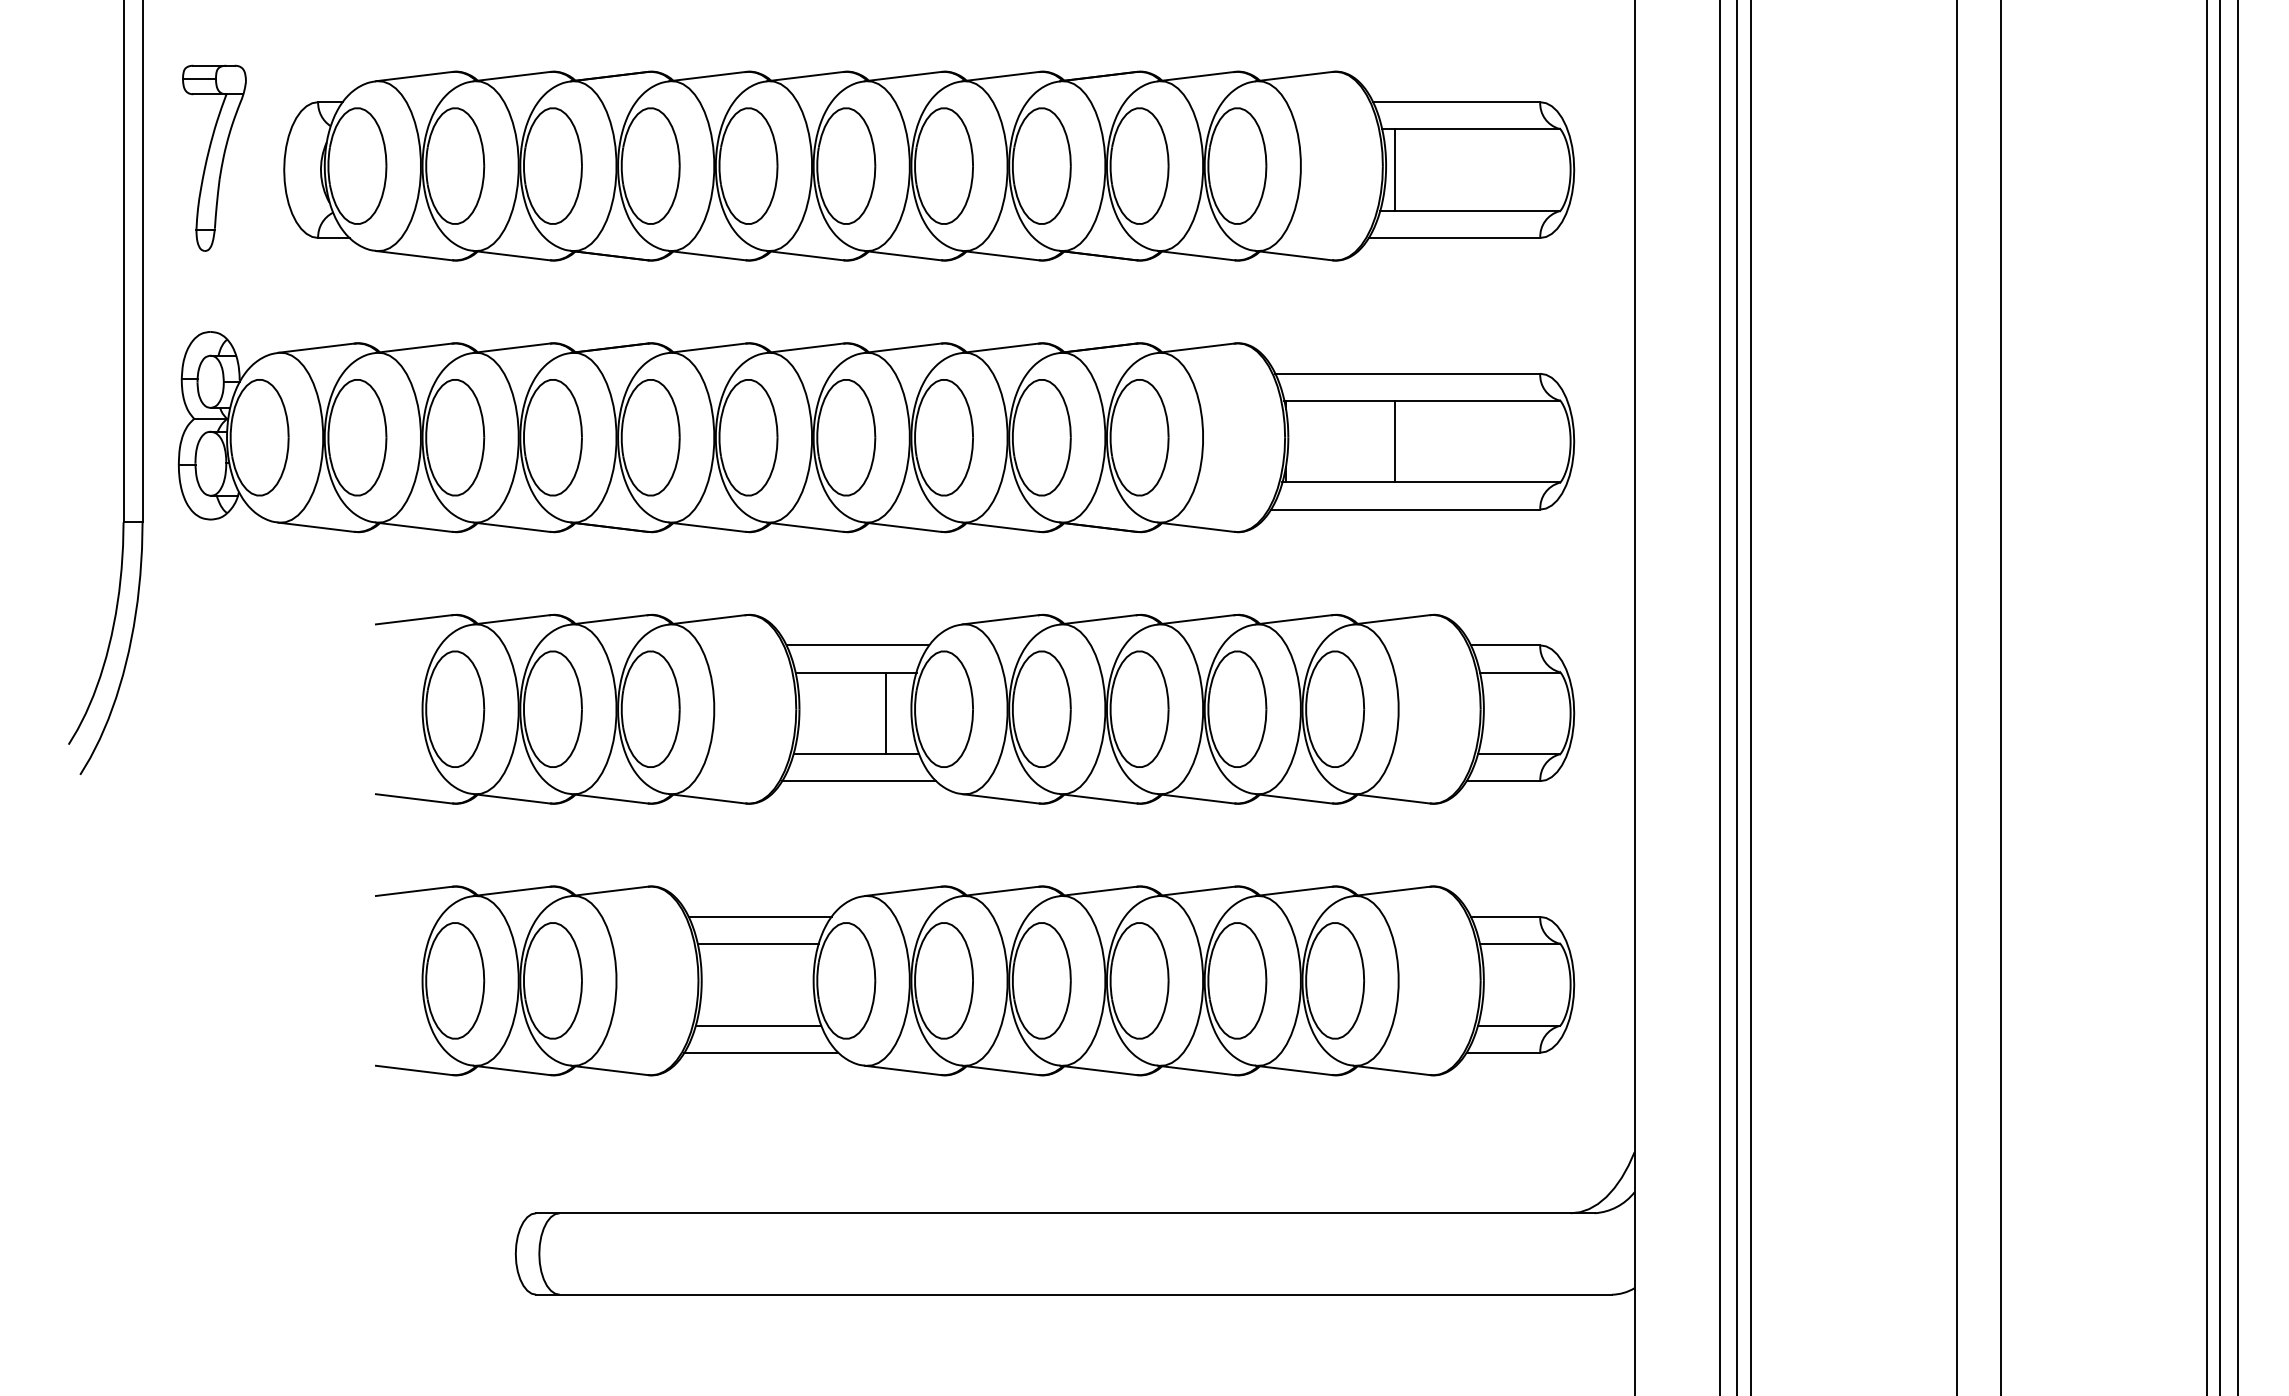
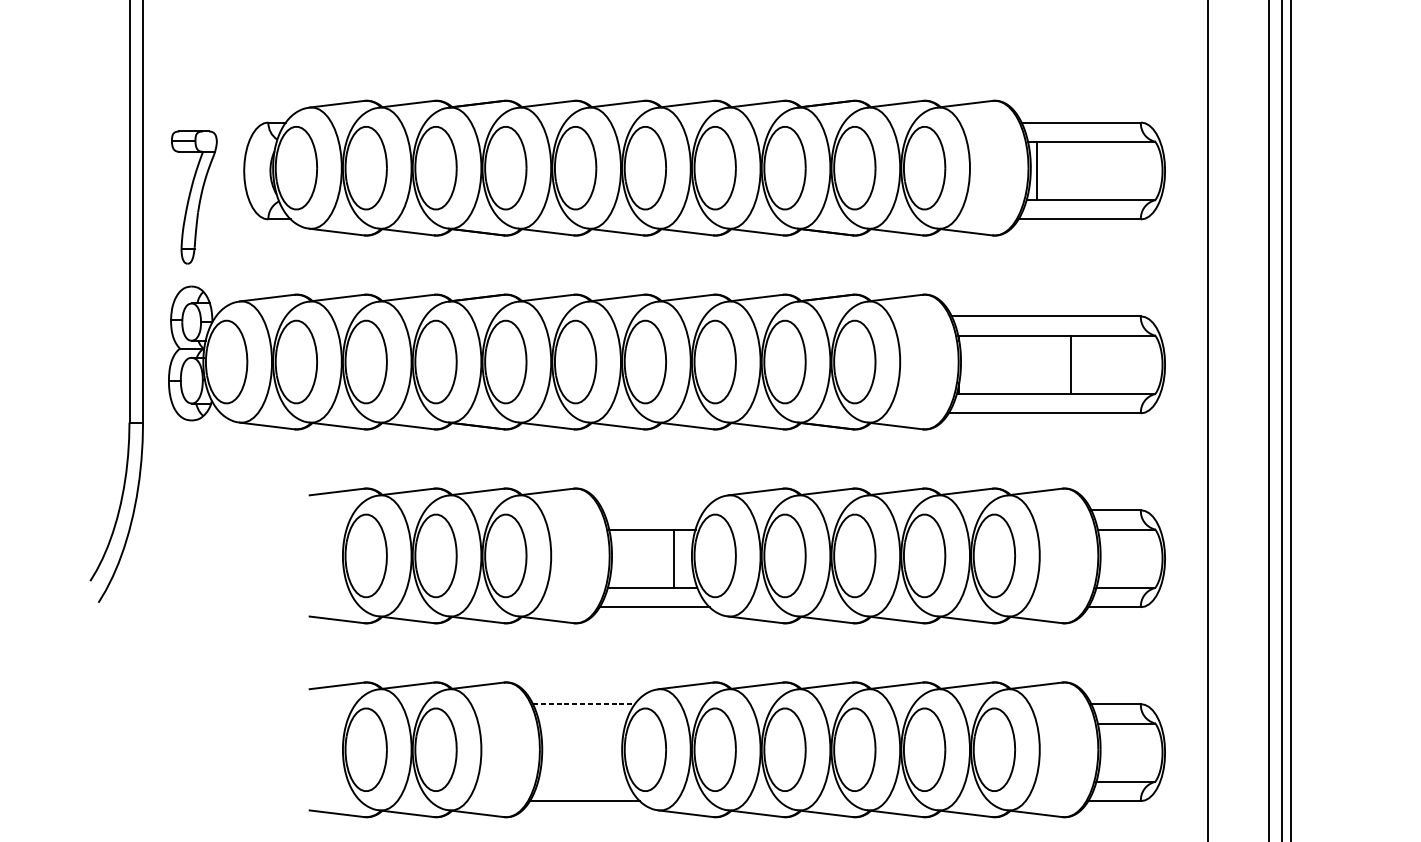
part: (214, 157) -> (194, 196), moved
line: (1394, 441) -> (1071, 364), moved
line: (857, 645) -> (653, 510), removed
line: (760, 916) -> (584, 703), solid -> dashed
line: (757, 944) -> (582, 723), removed
line: (758, 1025) -> (582, 781), removed

